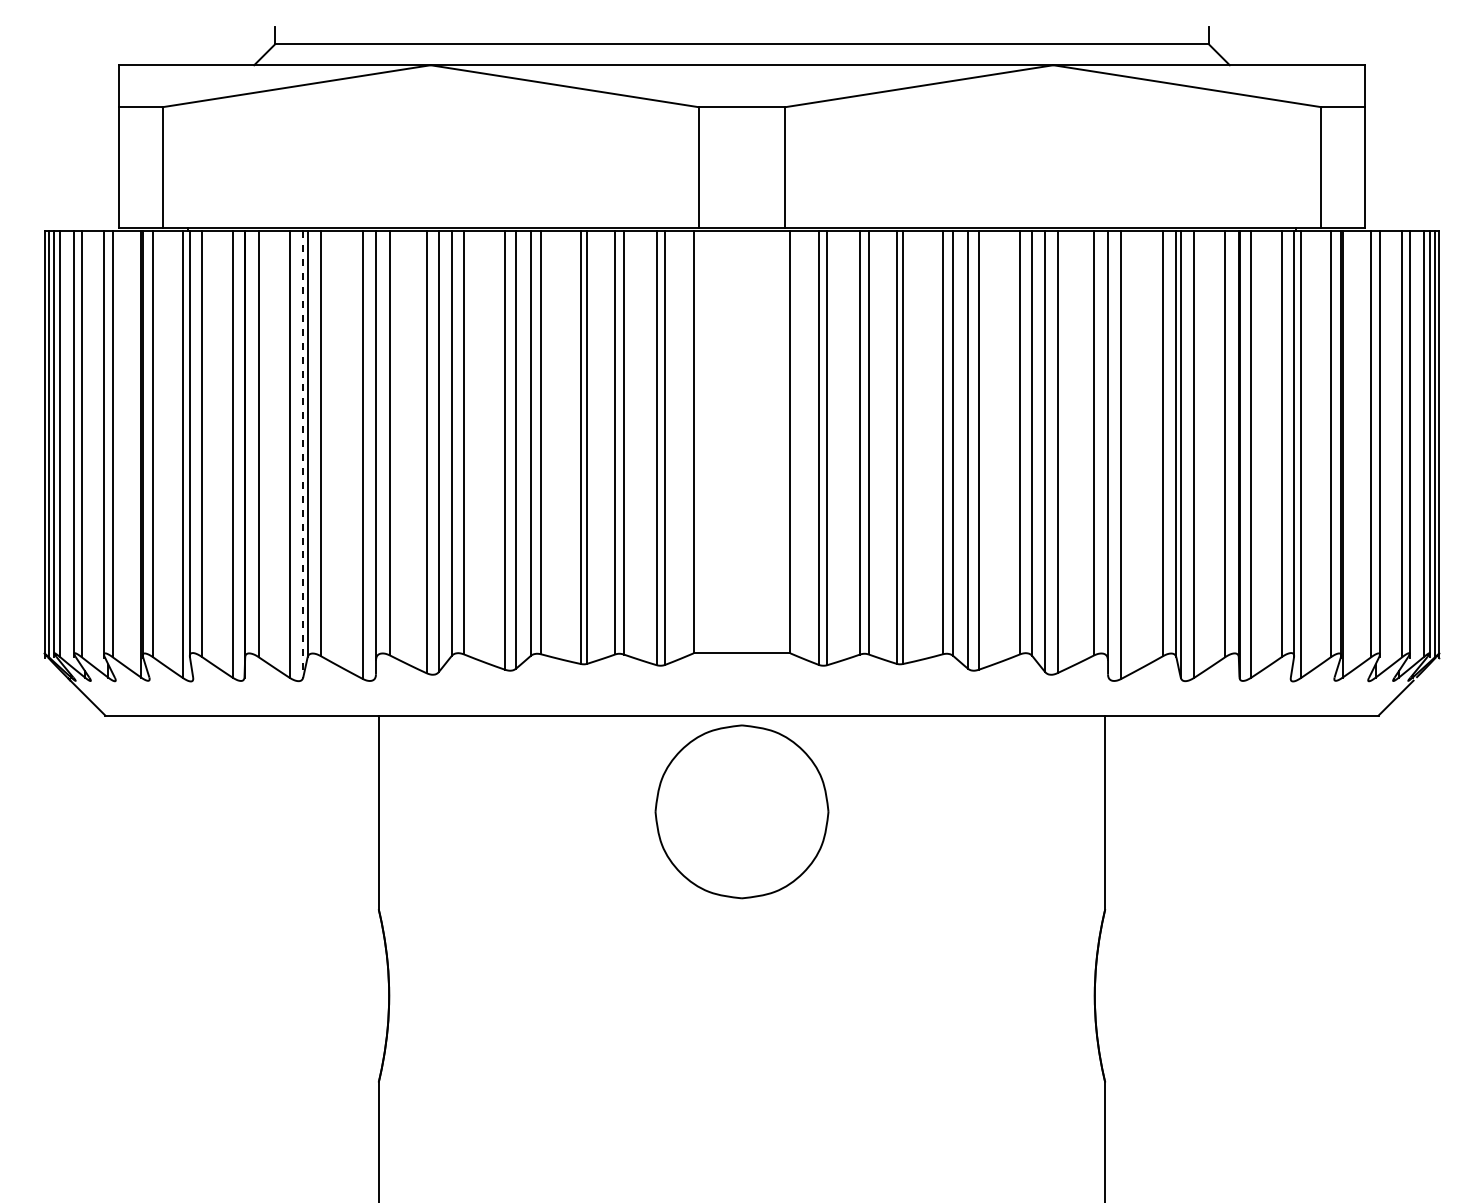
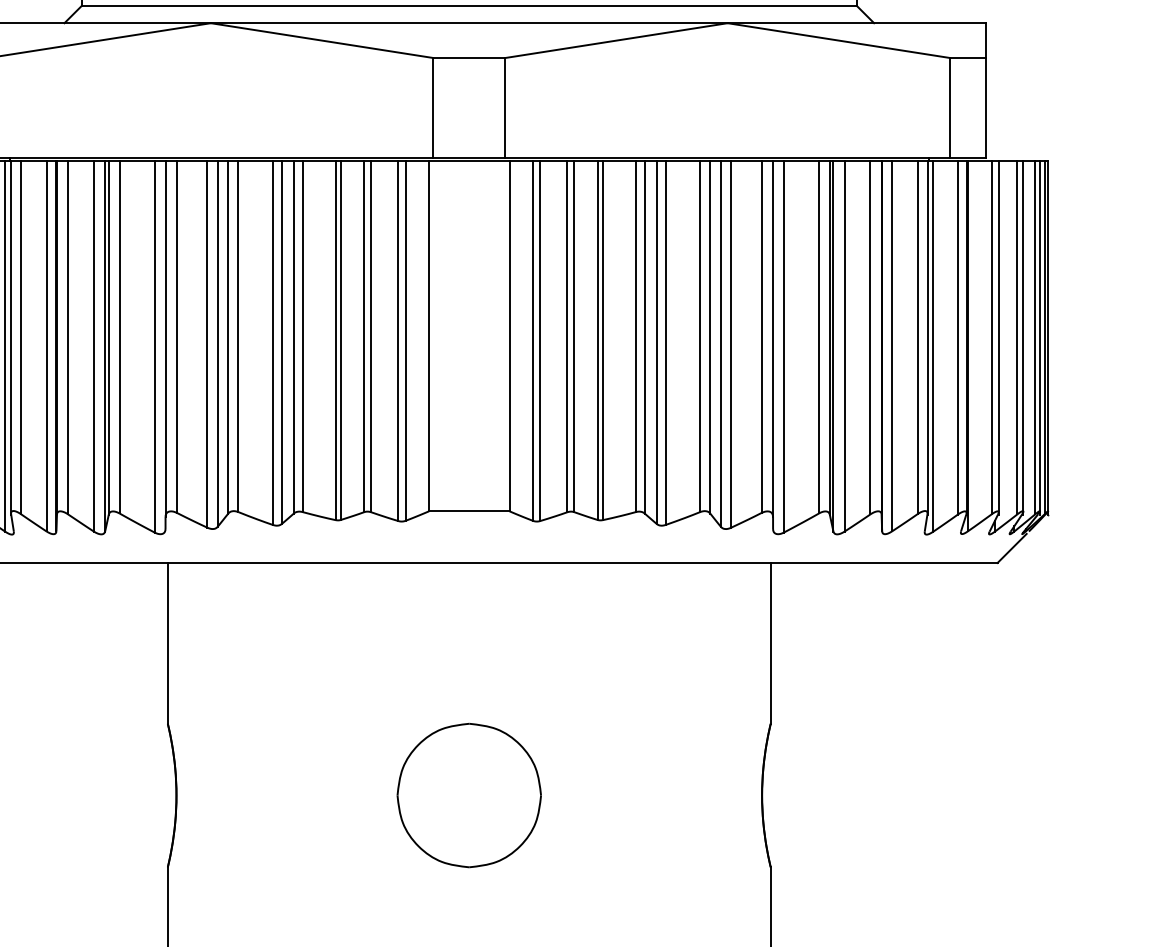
line: (303, 455) -> (105, 347), dashed -> solid
part: (741, 811) -> (468, 795), moved

